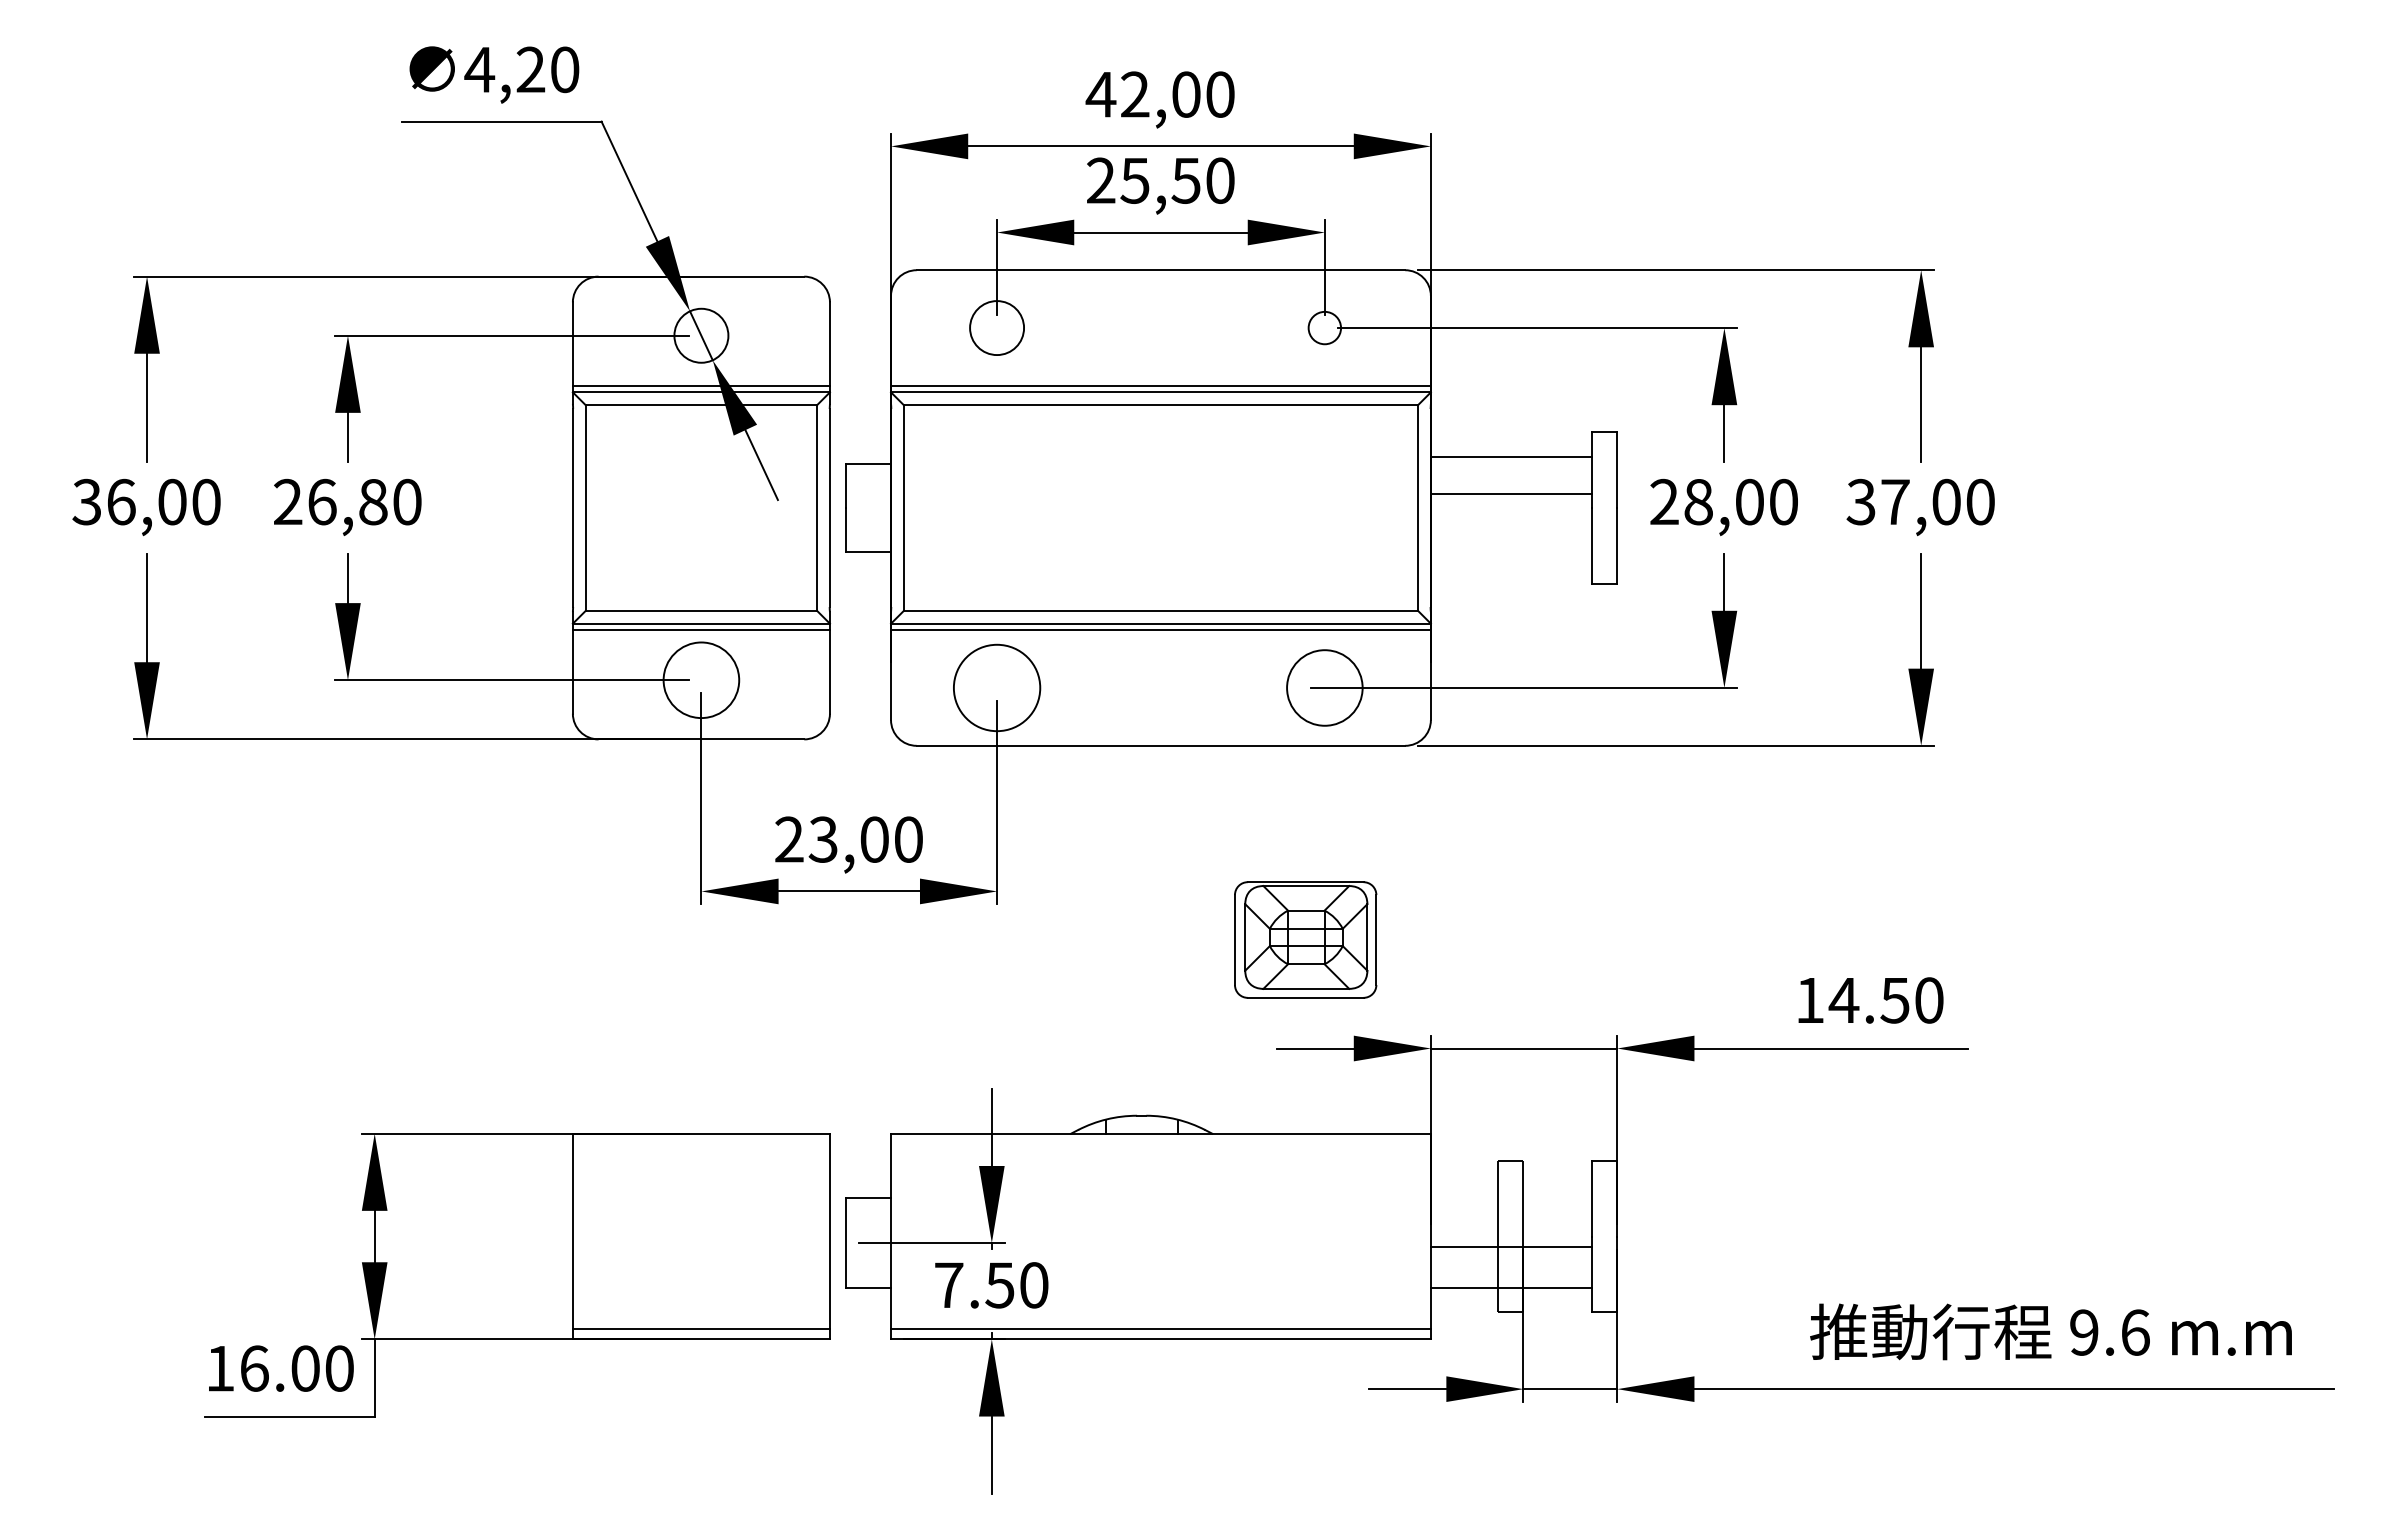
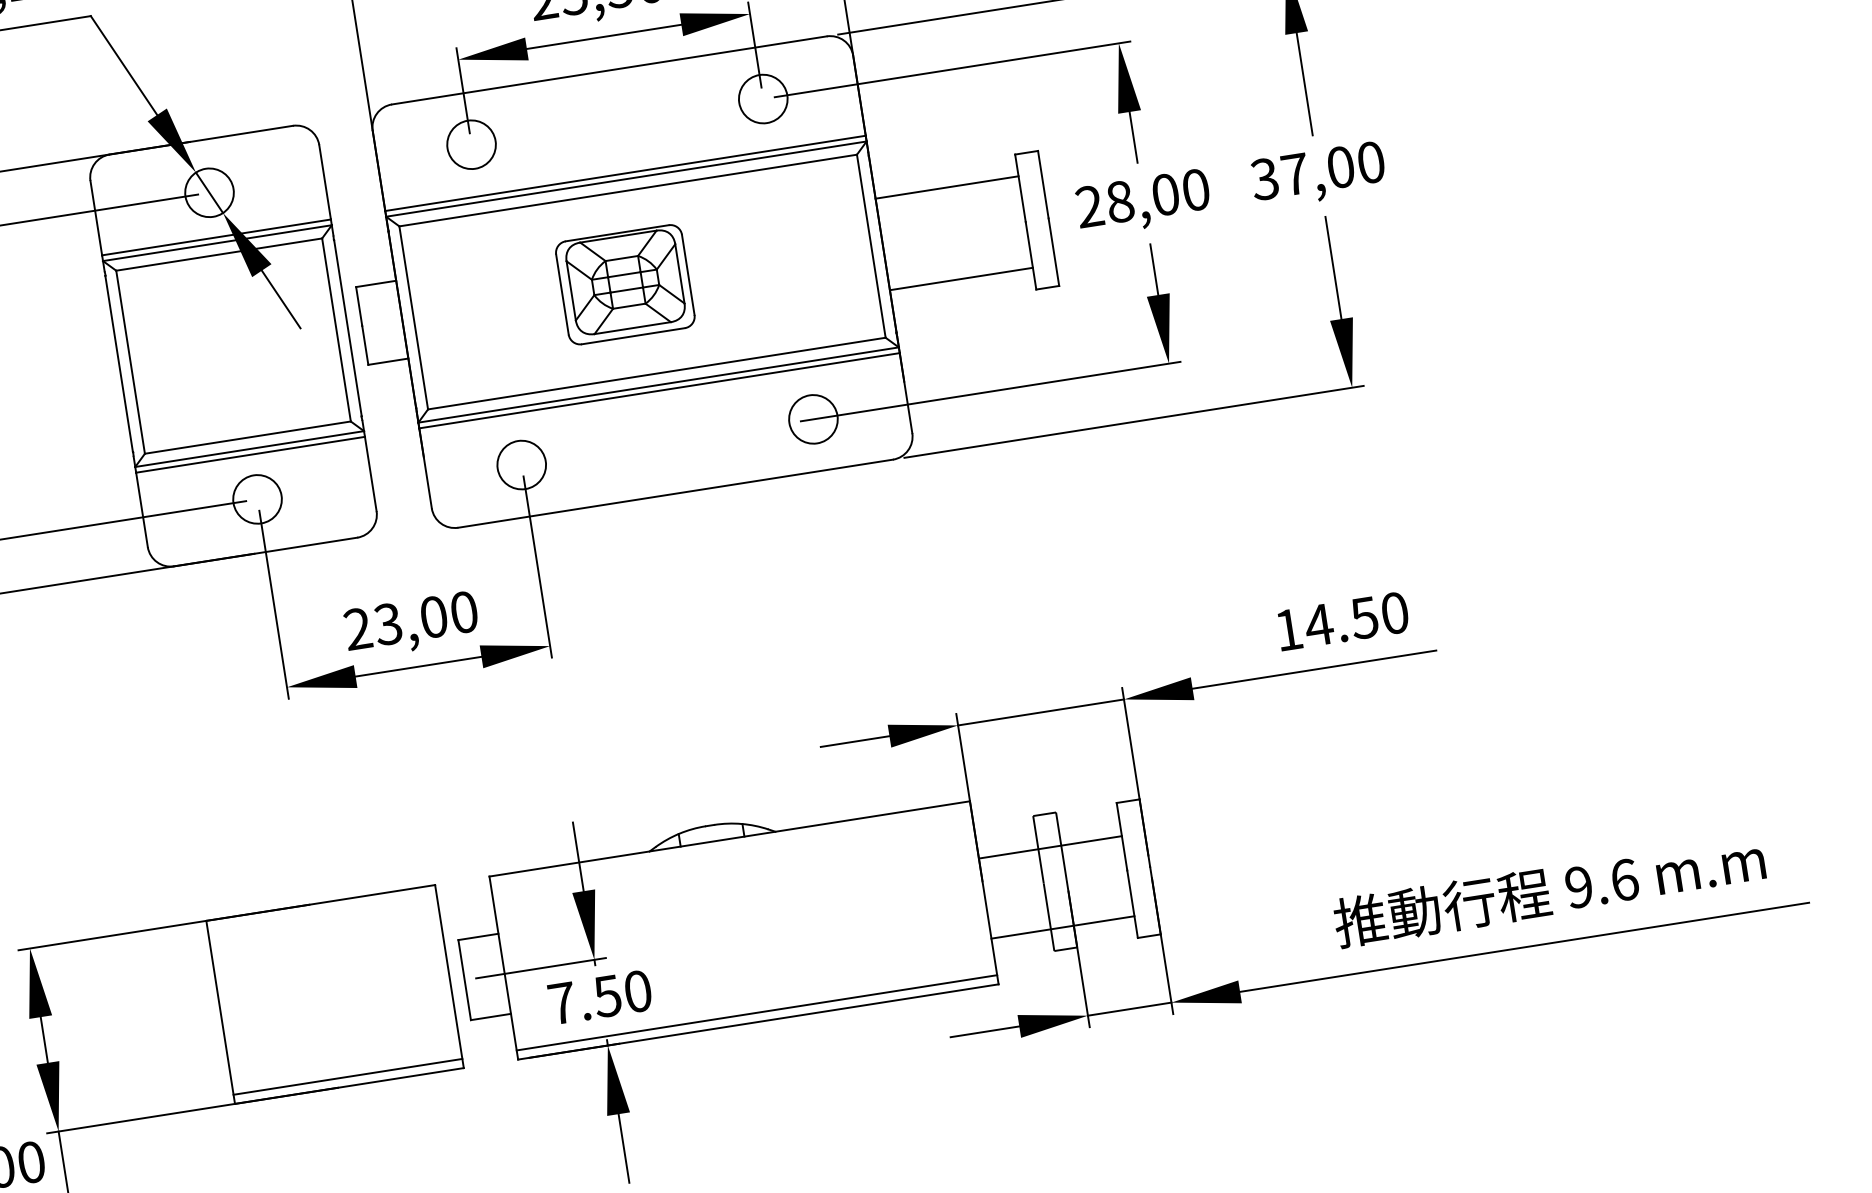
circle: (1324, 328) -> (763, 99), size x1.67
line: (1510, 494) -> (960, 279), moved
circle: (701, 680) -> (257, 499), size x0.71
circle: (997, 687) -> (522, 464), size x0.62
circle: (1324, 687) -> (813, 418), size x0.71
part: (1305, 939) -> (625, 284), moved
line: (1510, 1247) -> (1049, 847), moved

